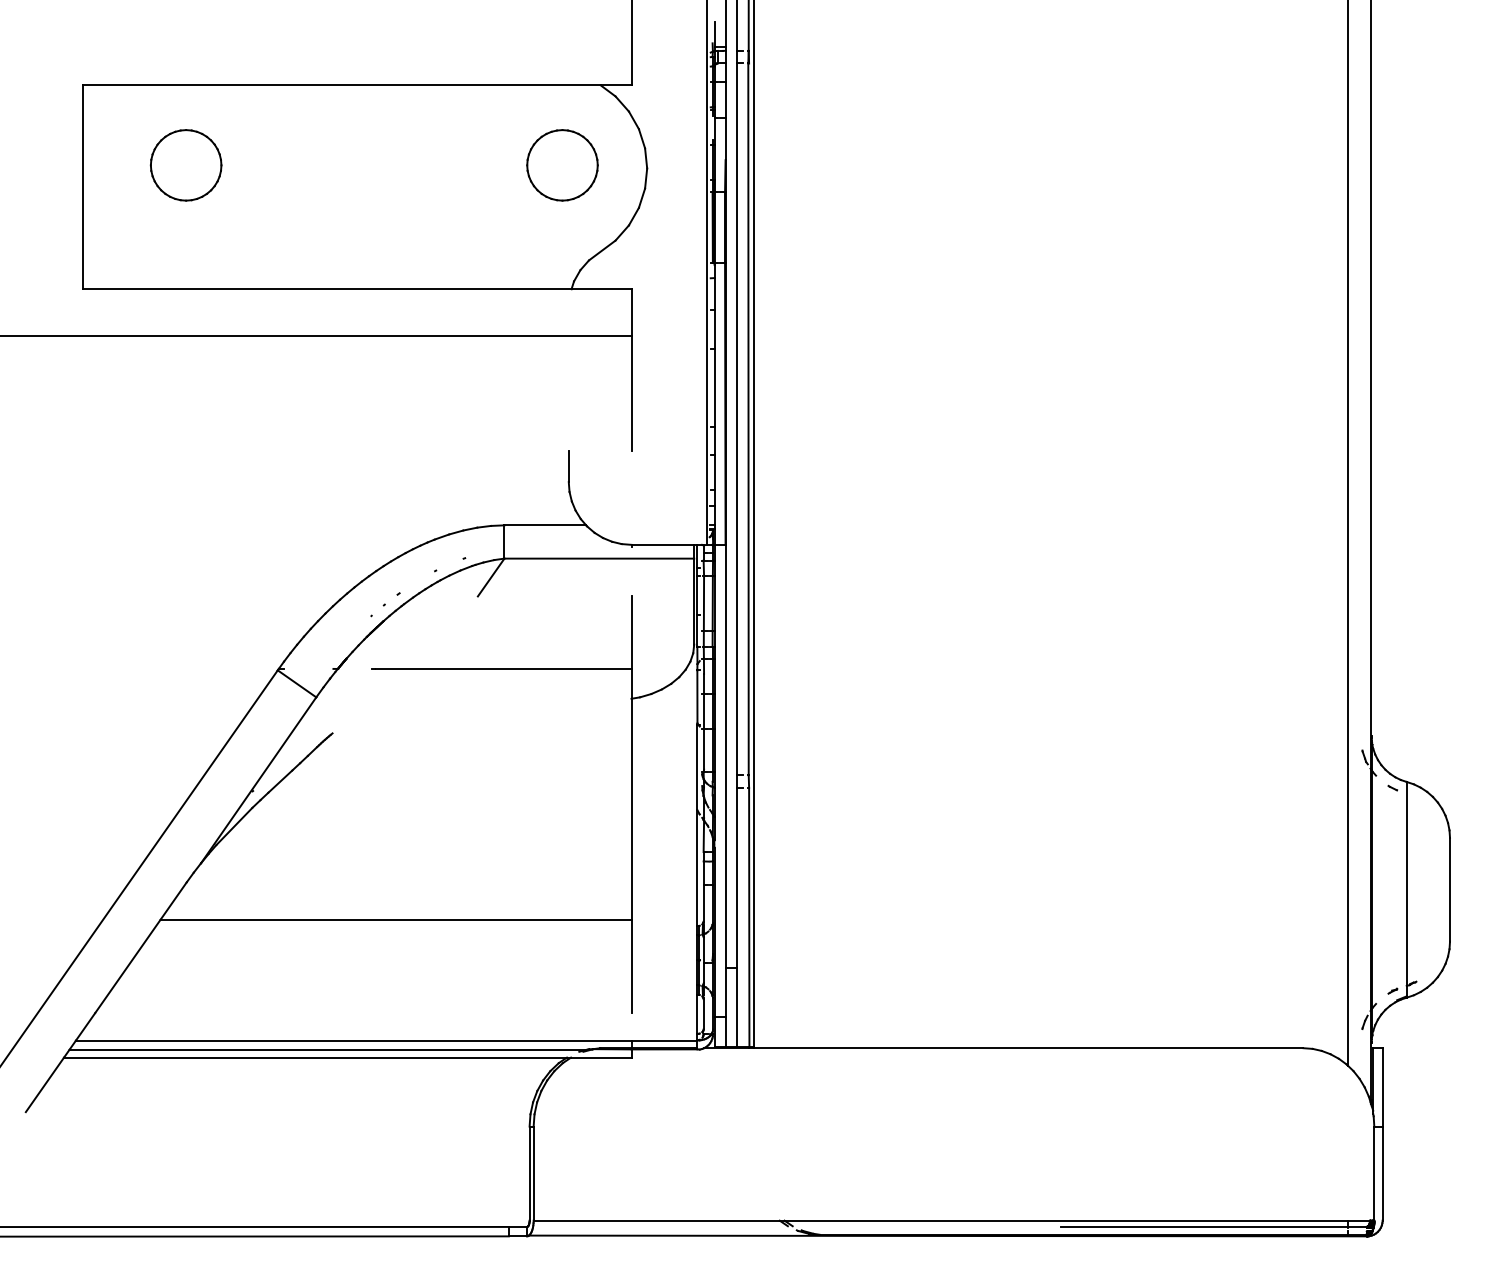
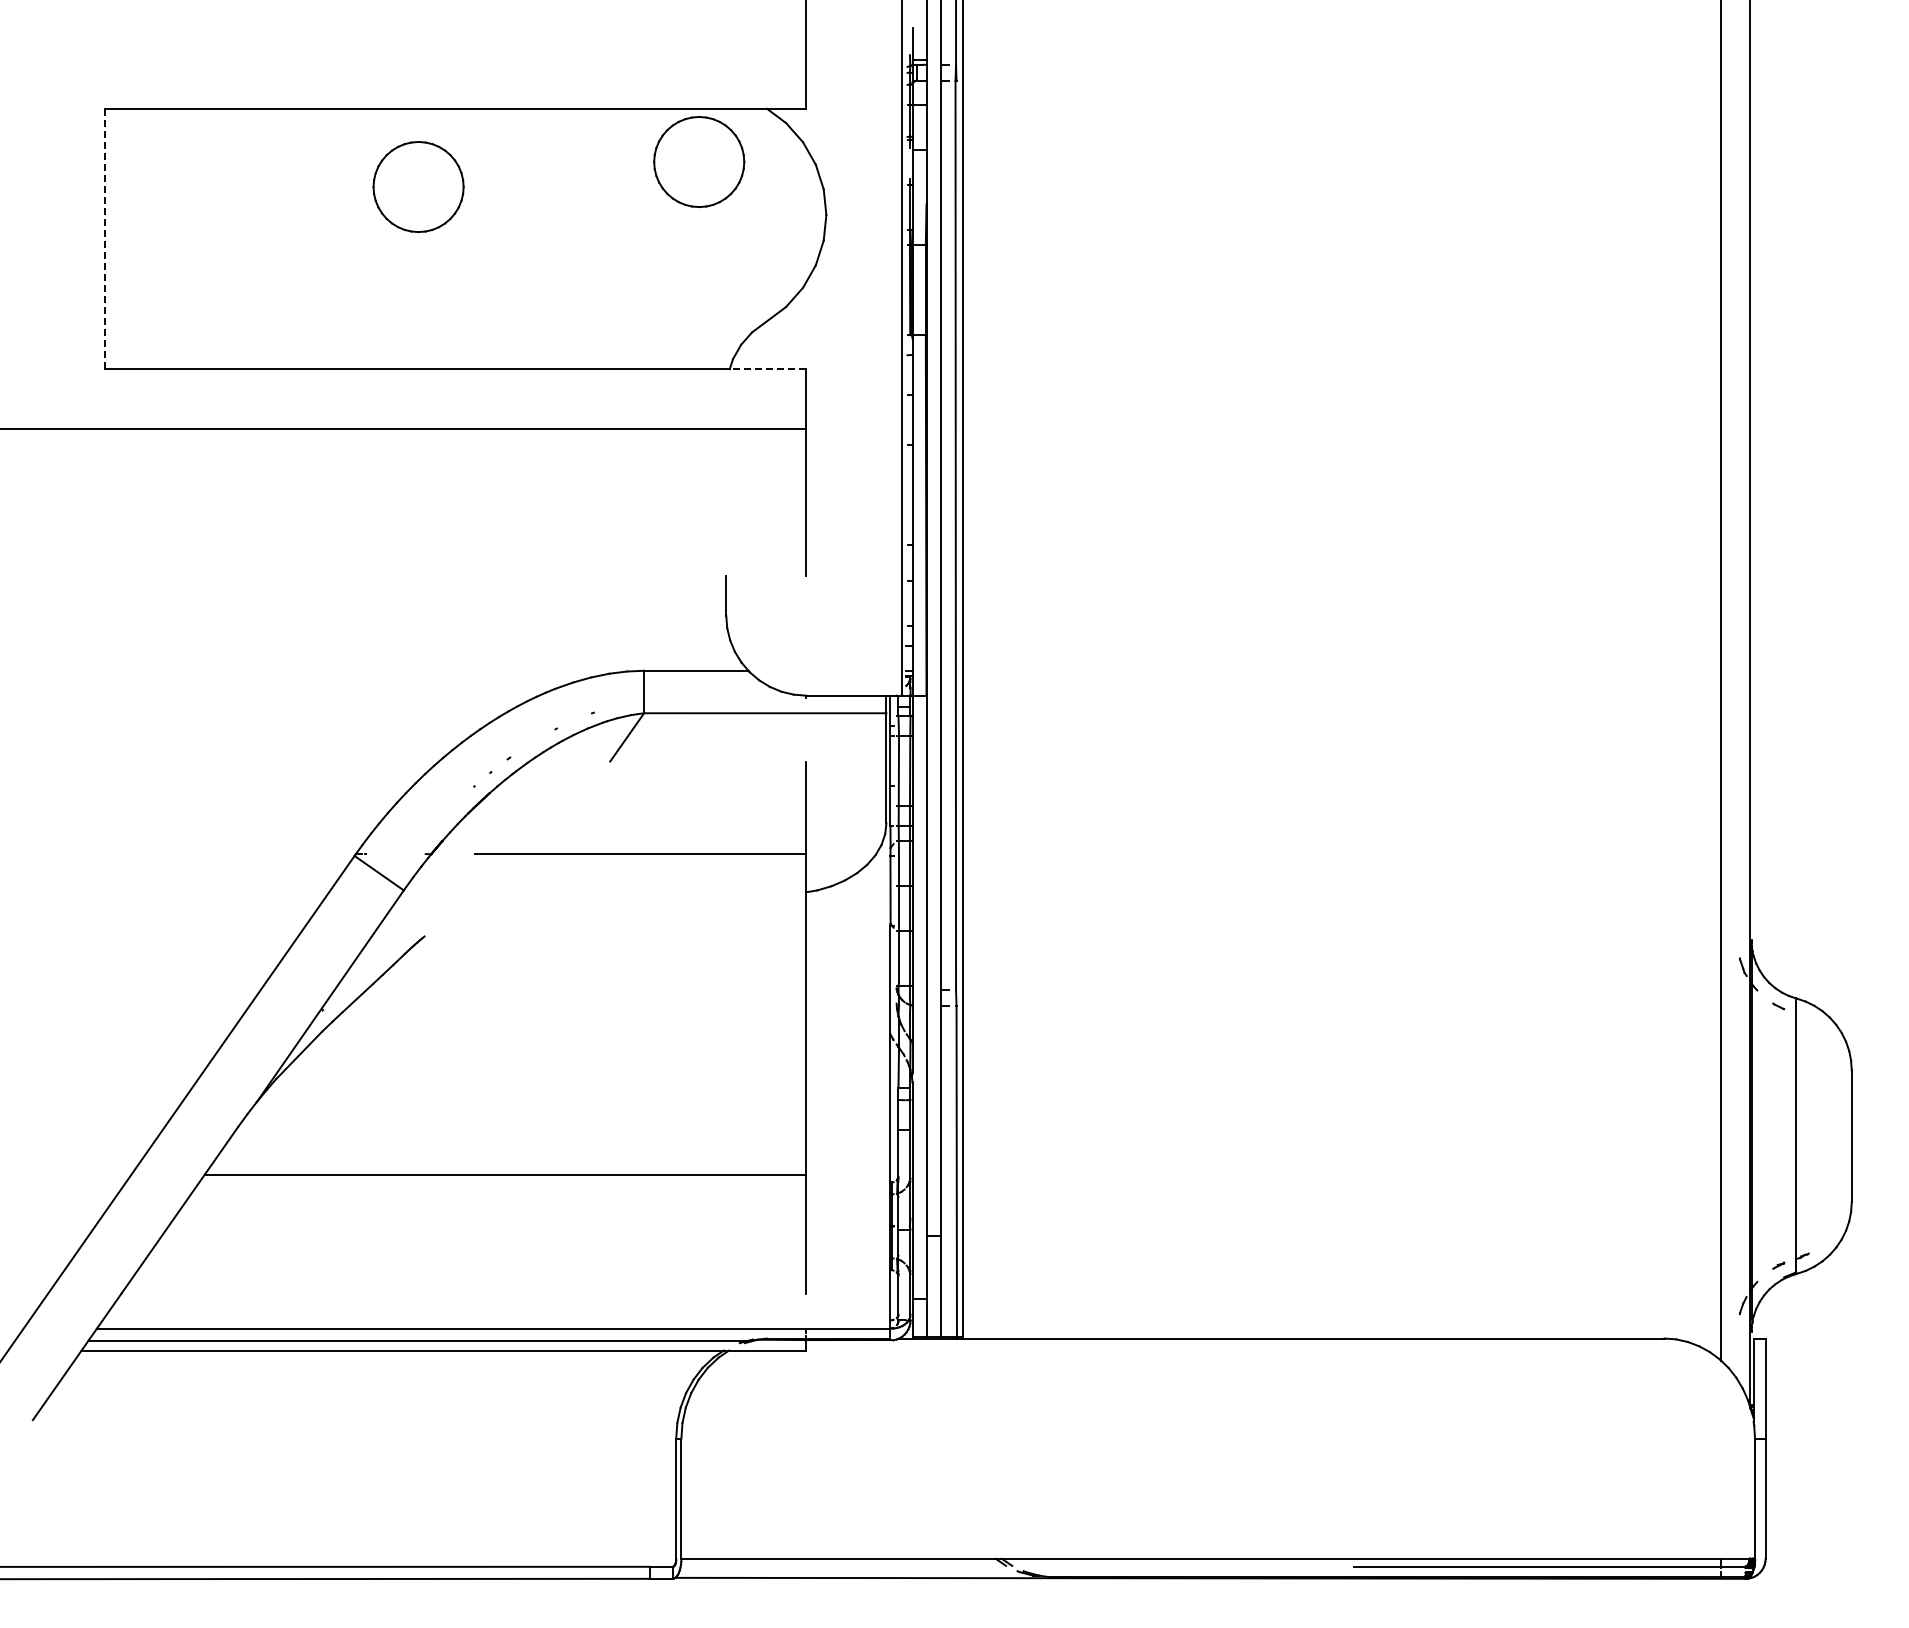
part: (186, 164) -> (418, 186), moved
part: (562, 164) -> (699, 161), moved
line: (82, 186) -> (105, 238), solid -> dashed
line: (601, 289) -> (767, 369), solid -> dashed

